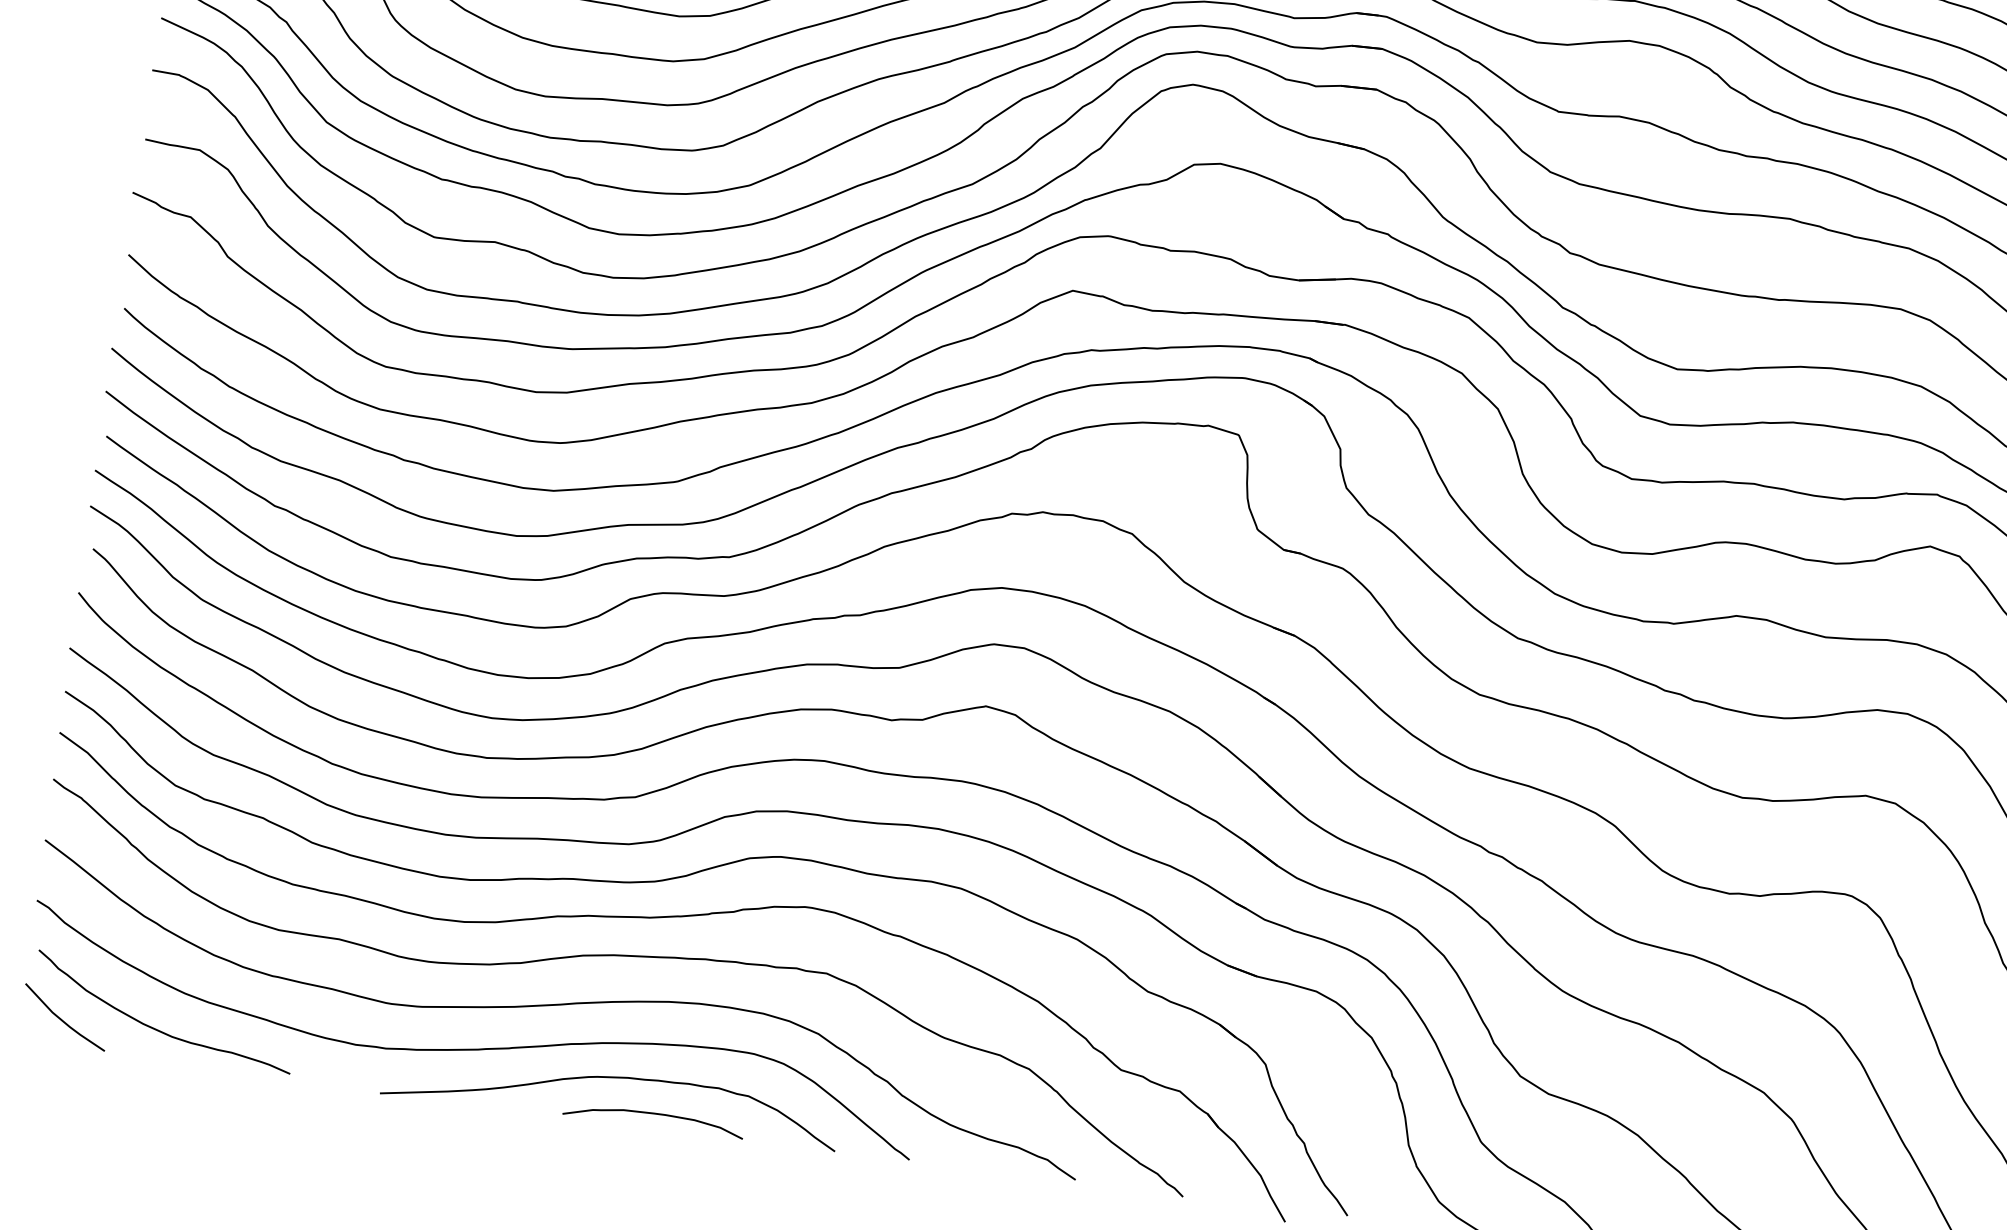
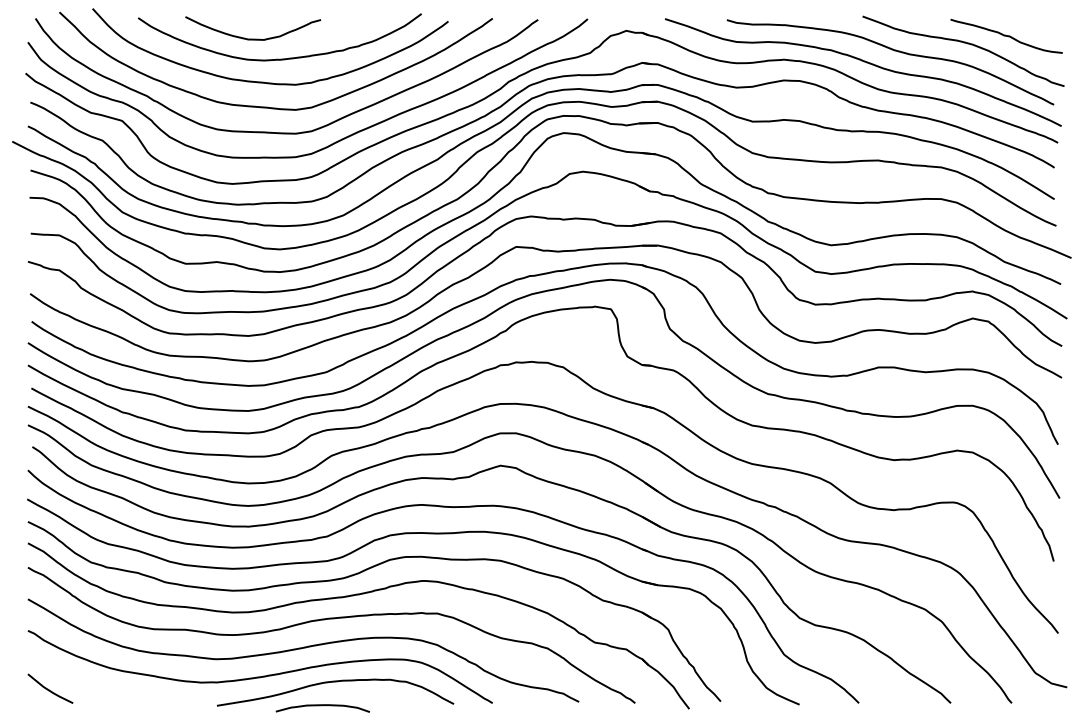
curve: (157, 1027) -> (98, 687), removed
curve: (653, 1116) -> (322, 706), moved

